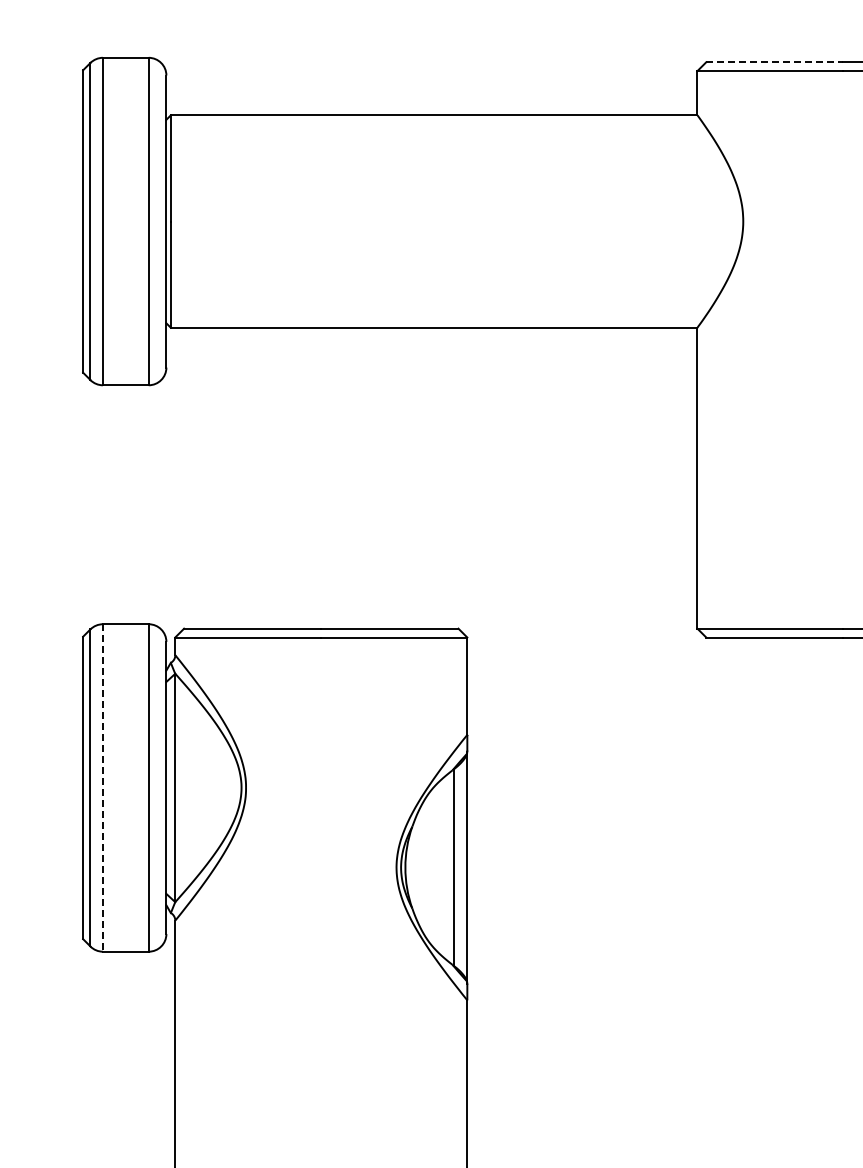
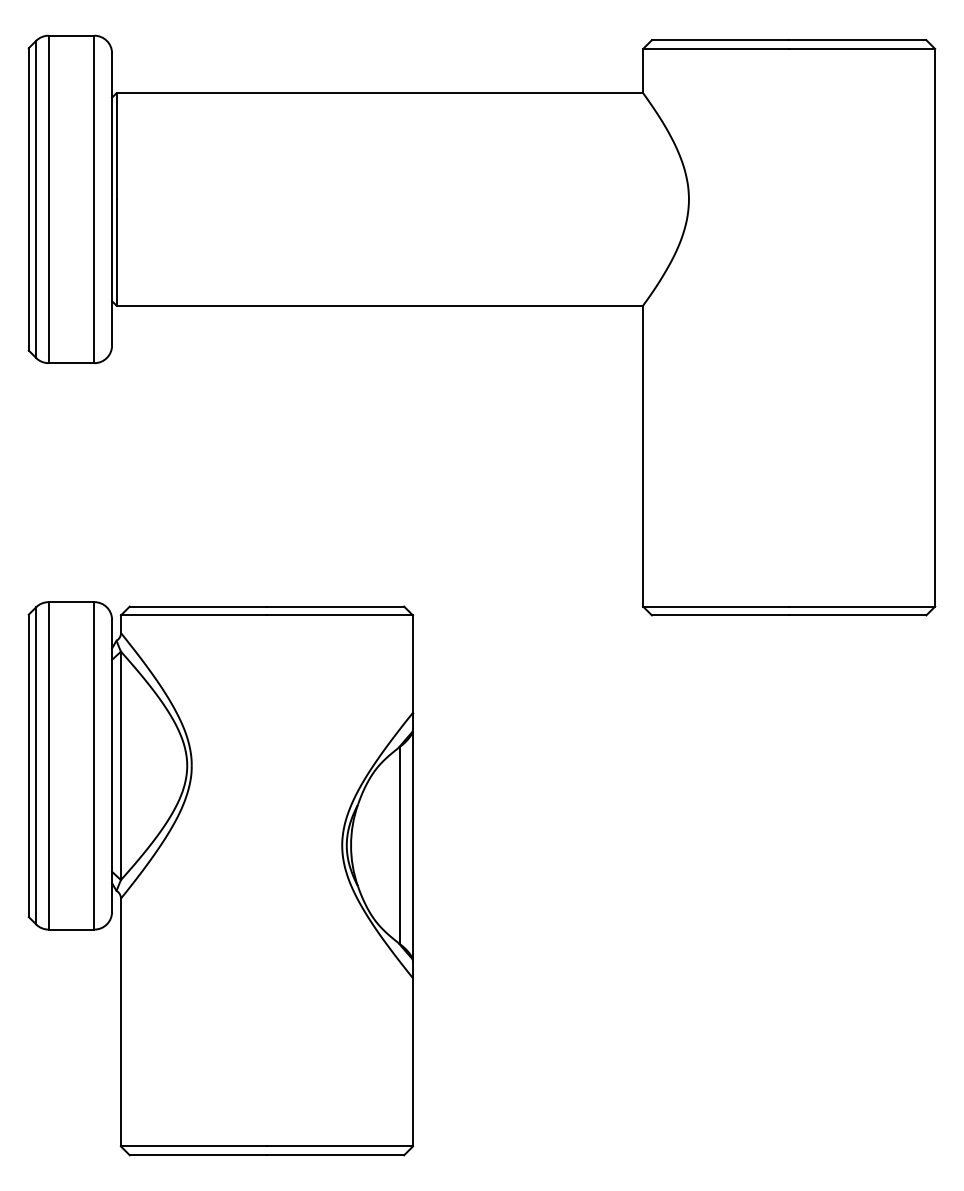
line: (774, 62) -> (720, 40), dashed -> solid
line: (102, 787) -> (48, 765), dashed -> solid

